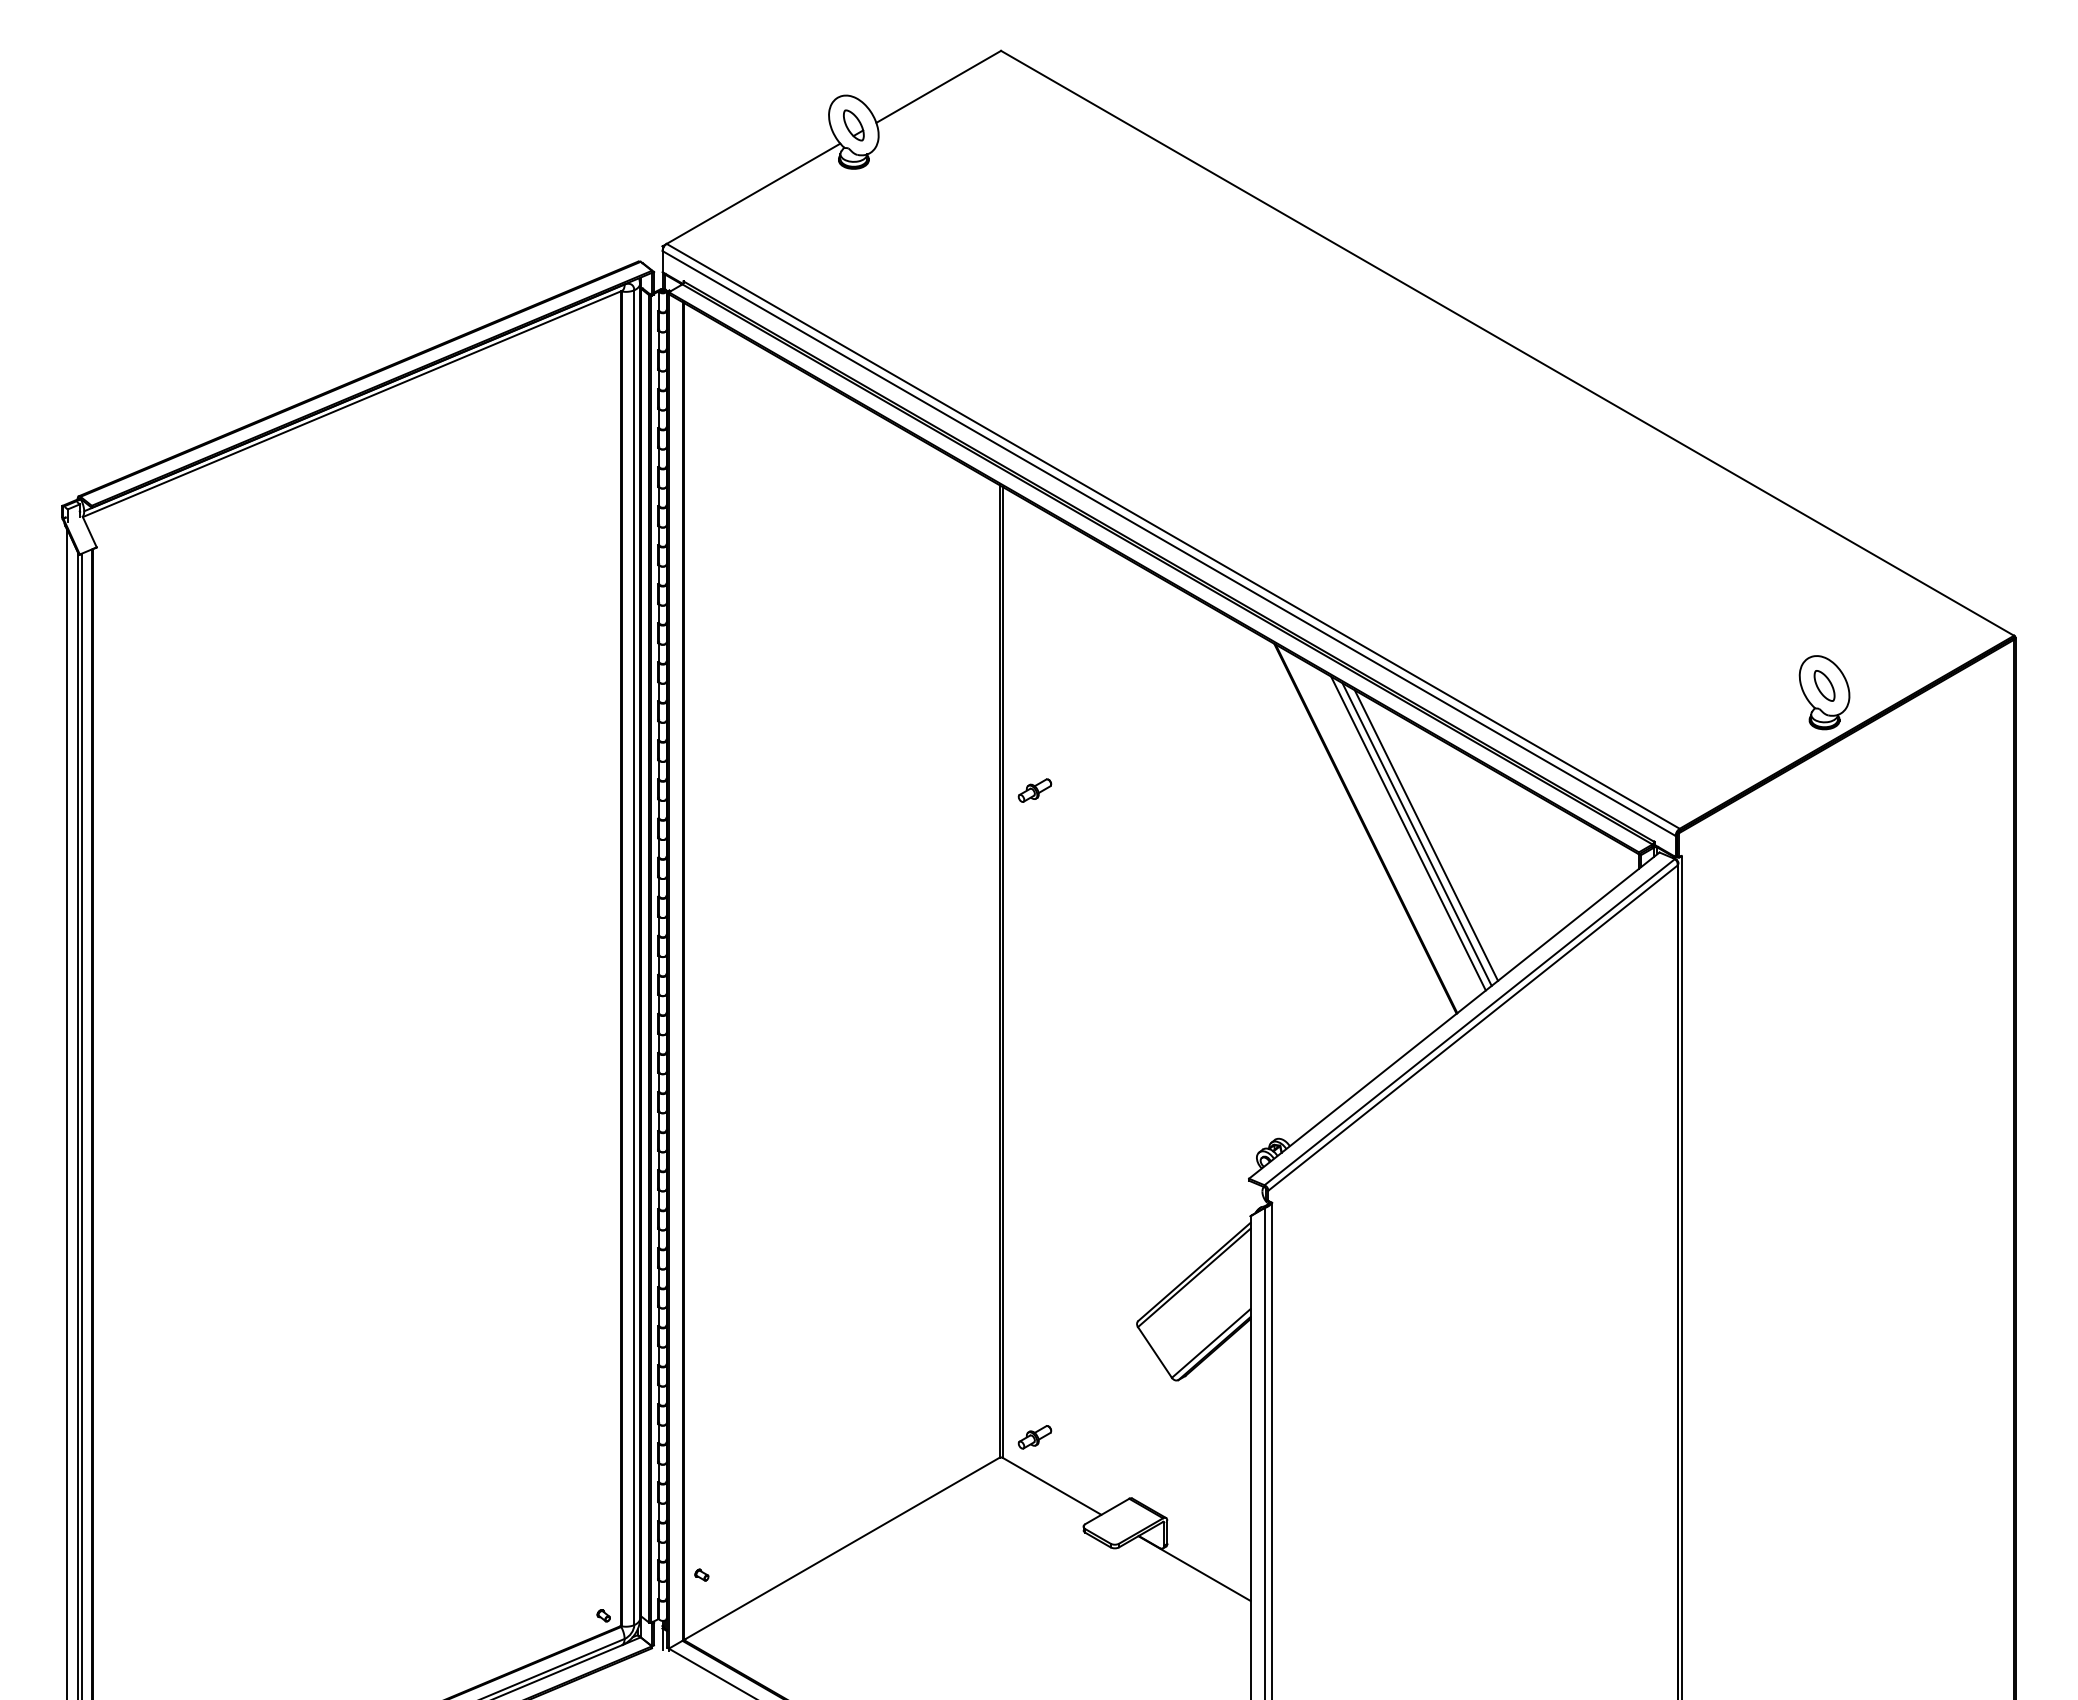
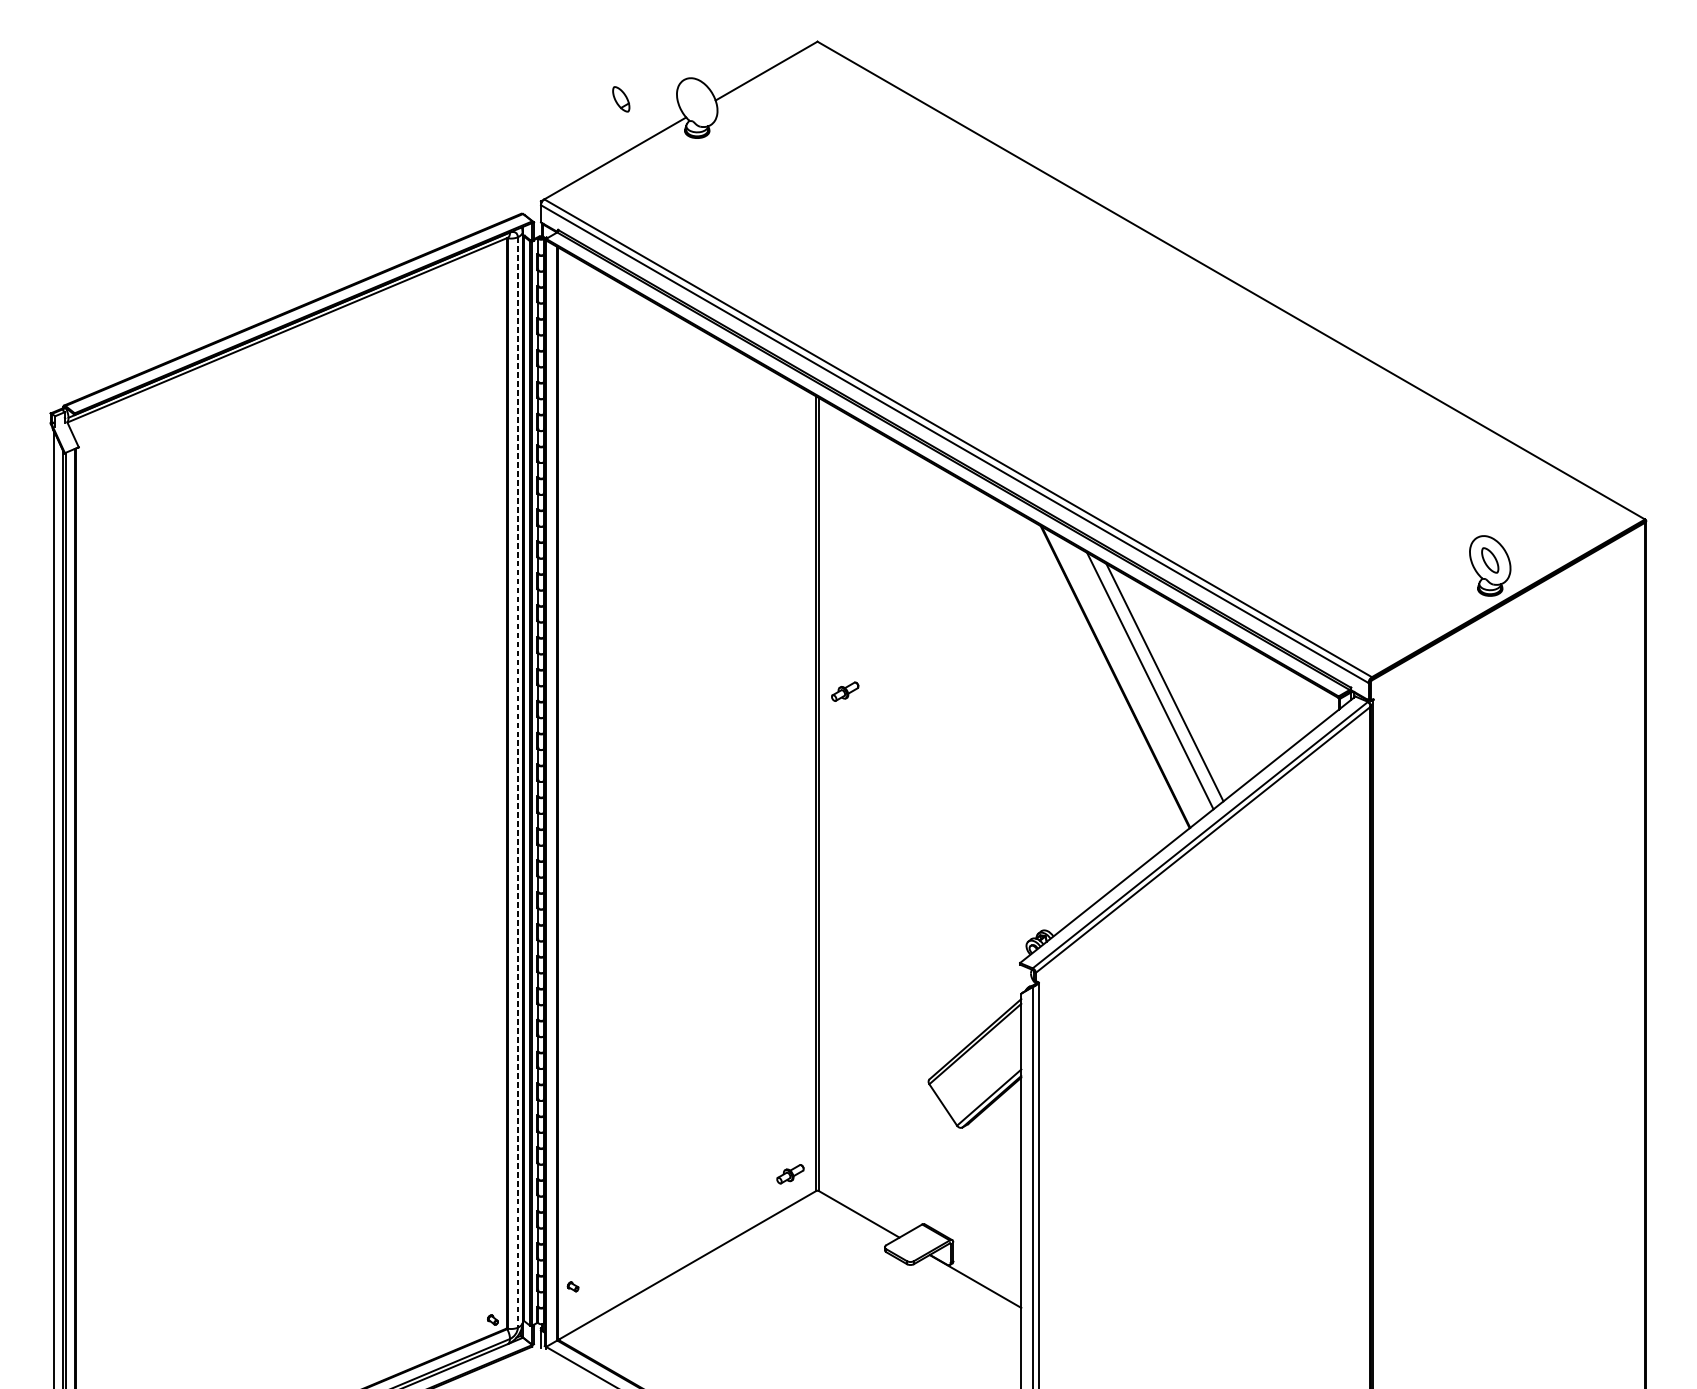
part: (853, 125) -> (620, 99), moved
part: (1034, 790) -> (844, 691), moved
line: (1416, 834) -> (1156, 681), removed
line: (634, 958) -> (518, 783), solid -> dashed
part: (1034, 1437) -> (790, 1174), moved

